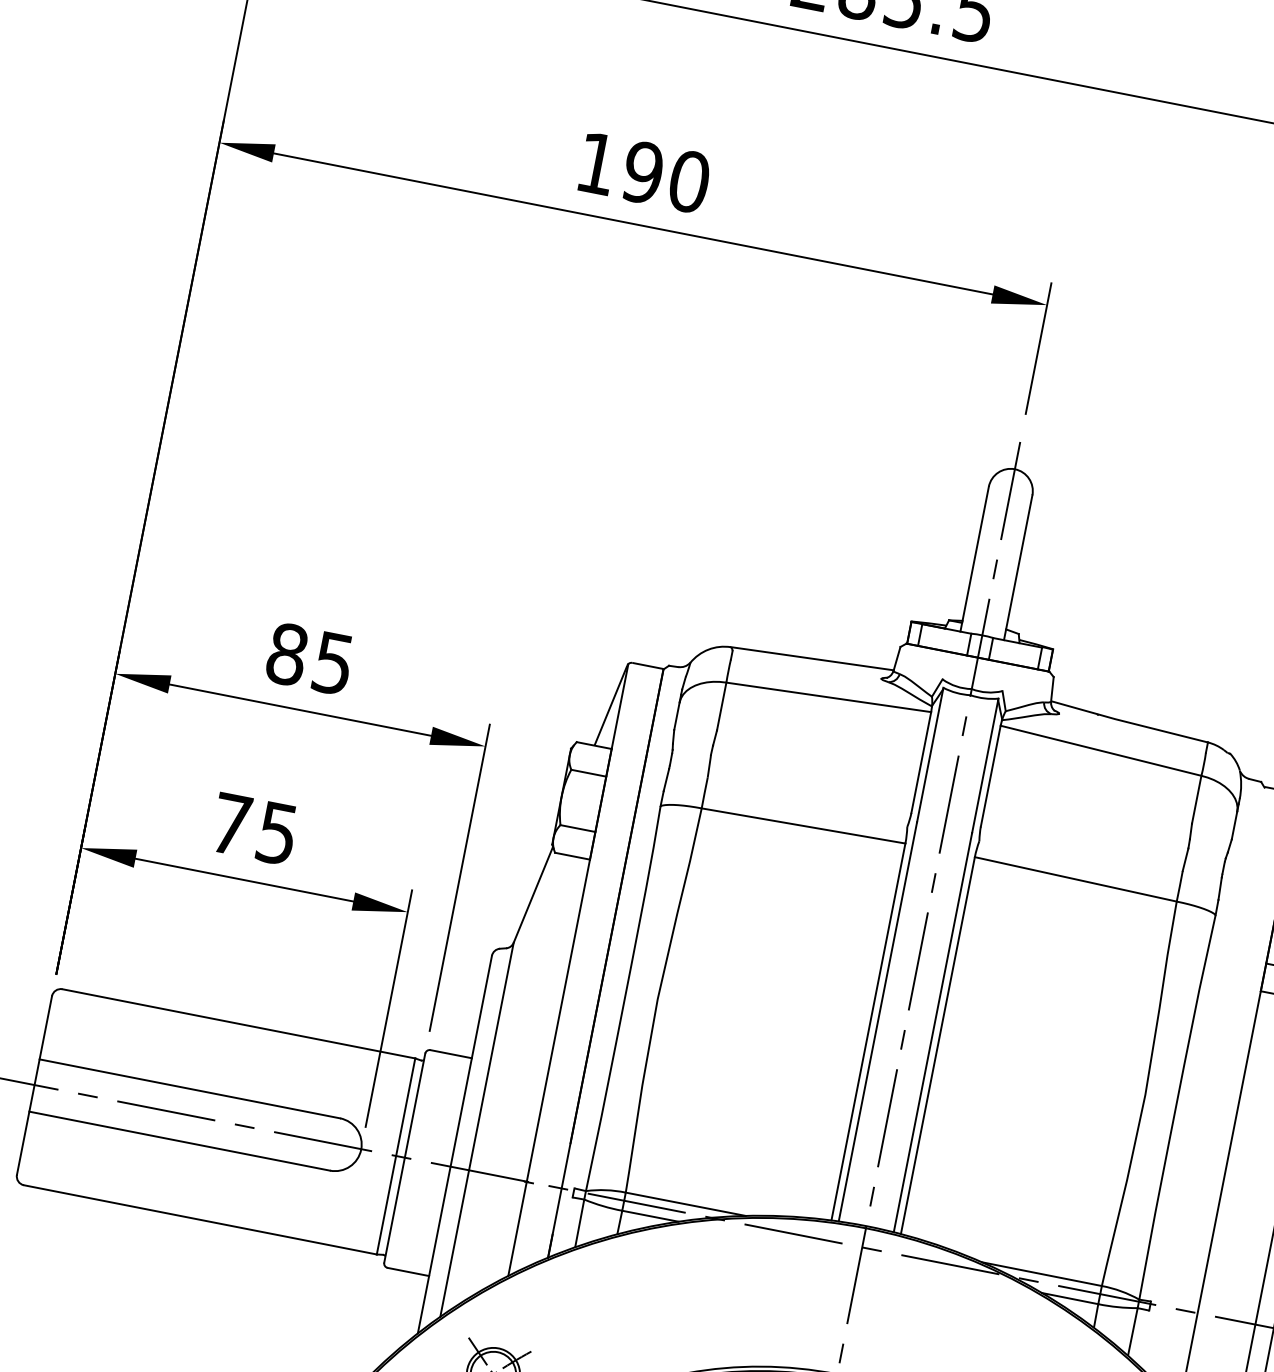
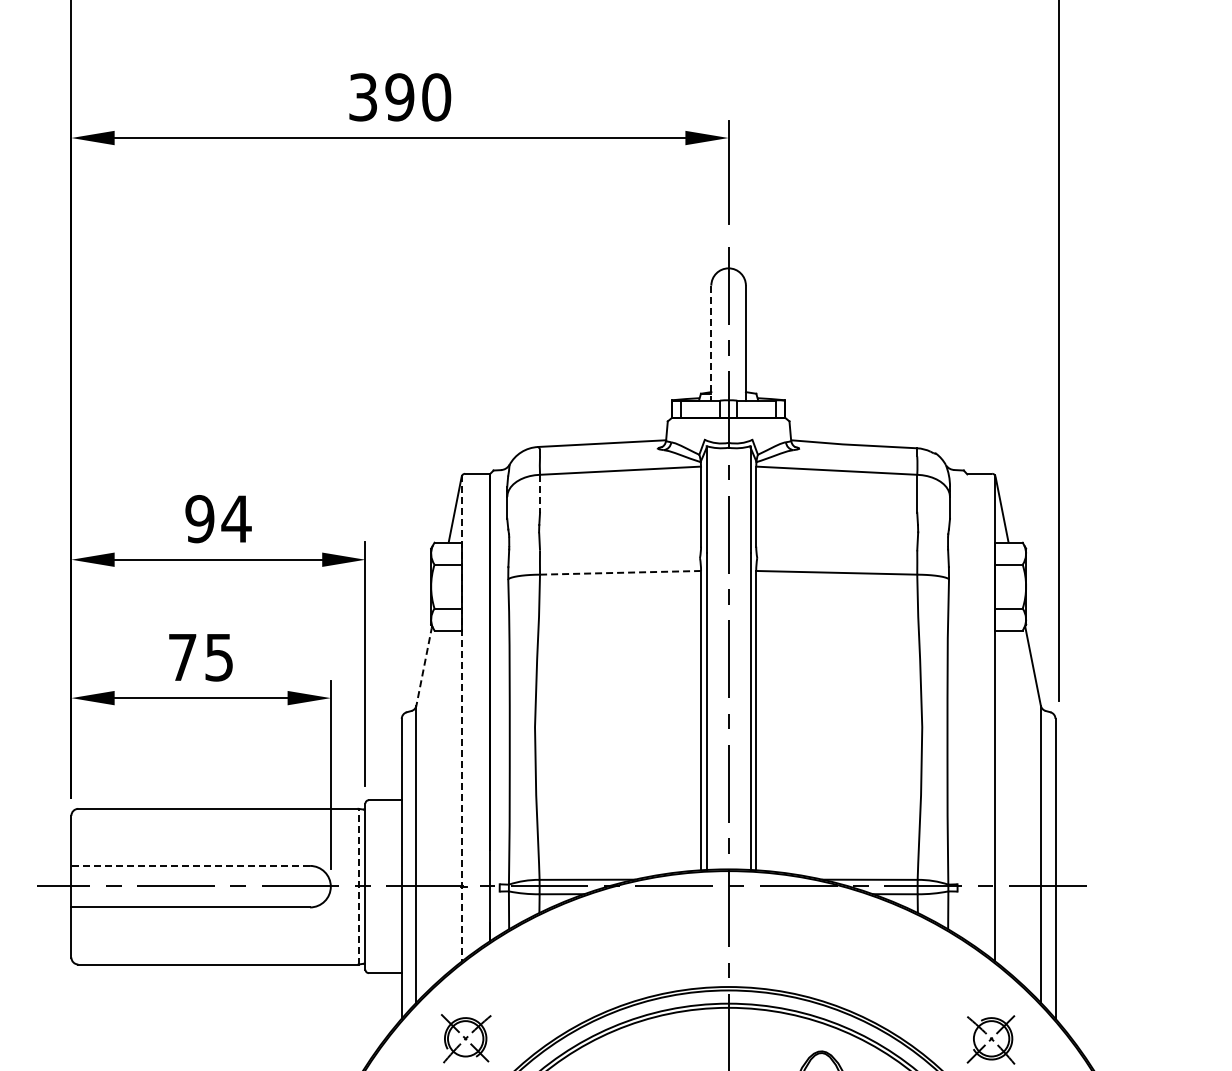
text: (596, 163) -> (362, 97), 190 -> 390
line: (974, 559) -> (711, 343), solid -> dashed
text: (310, 659) -> (218, 519), 85 -> 94
line: (722, 707) -> (540, 494), solid -> dashed
line: (803, 825) -> (620, 572), solid -> dashed
line: (533, 894) -> (424, 665), solid -> dashed
line: (568, 970) -> (462, 718), solid -> dashed
line: (189, 1088) -> (190, 865), solid -> dashed
line: (396, 1156) -> (358, 886), solid -> dashed

